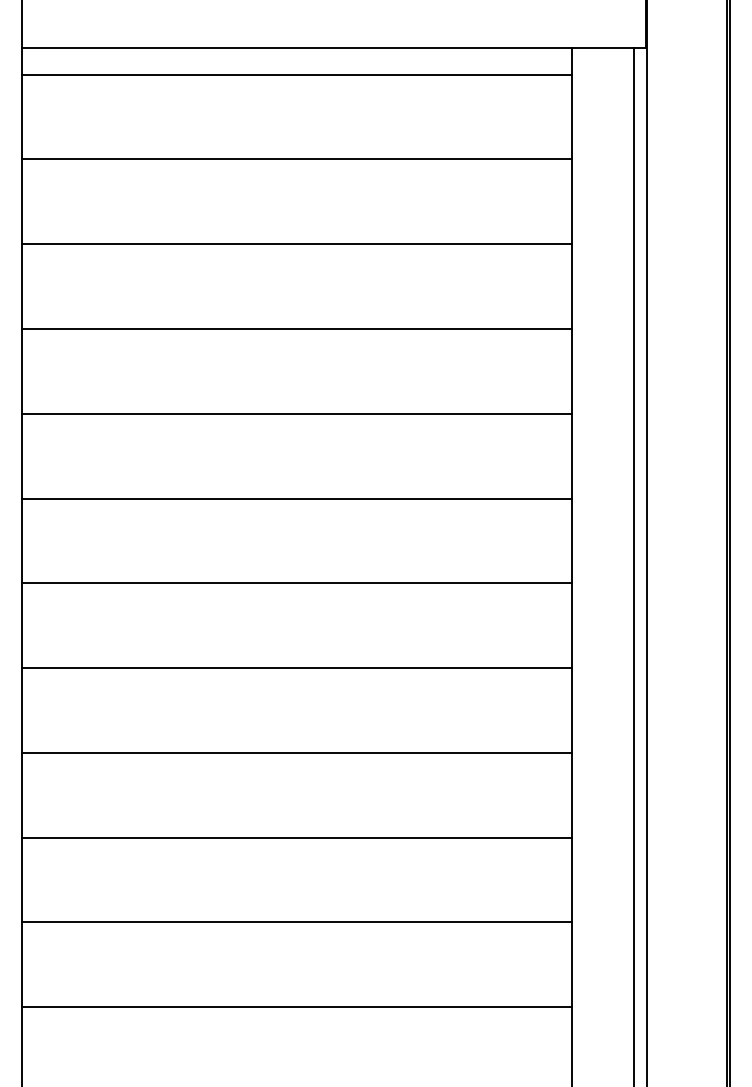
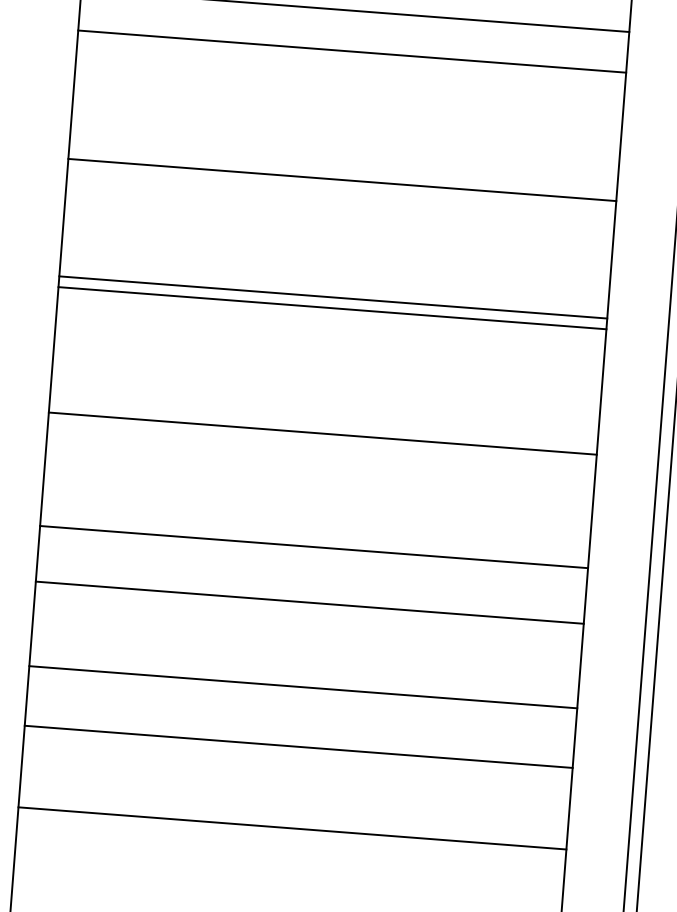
line: (296, 244) -> (351, 51), moved
line: (296, 413) -> (332, 297), moved
line: (296, 498) -> (331, 308), moved
line: (296, 668) -> (313, 547), moved
line: (296, 922) -> (298, 746), moved
line: (296, 1007) -> (291, 828), moved

